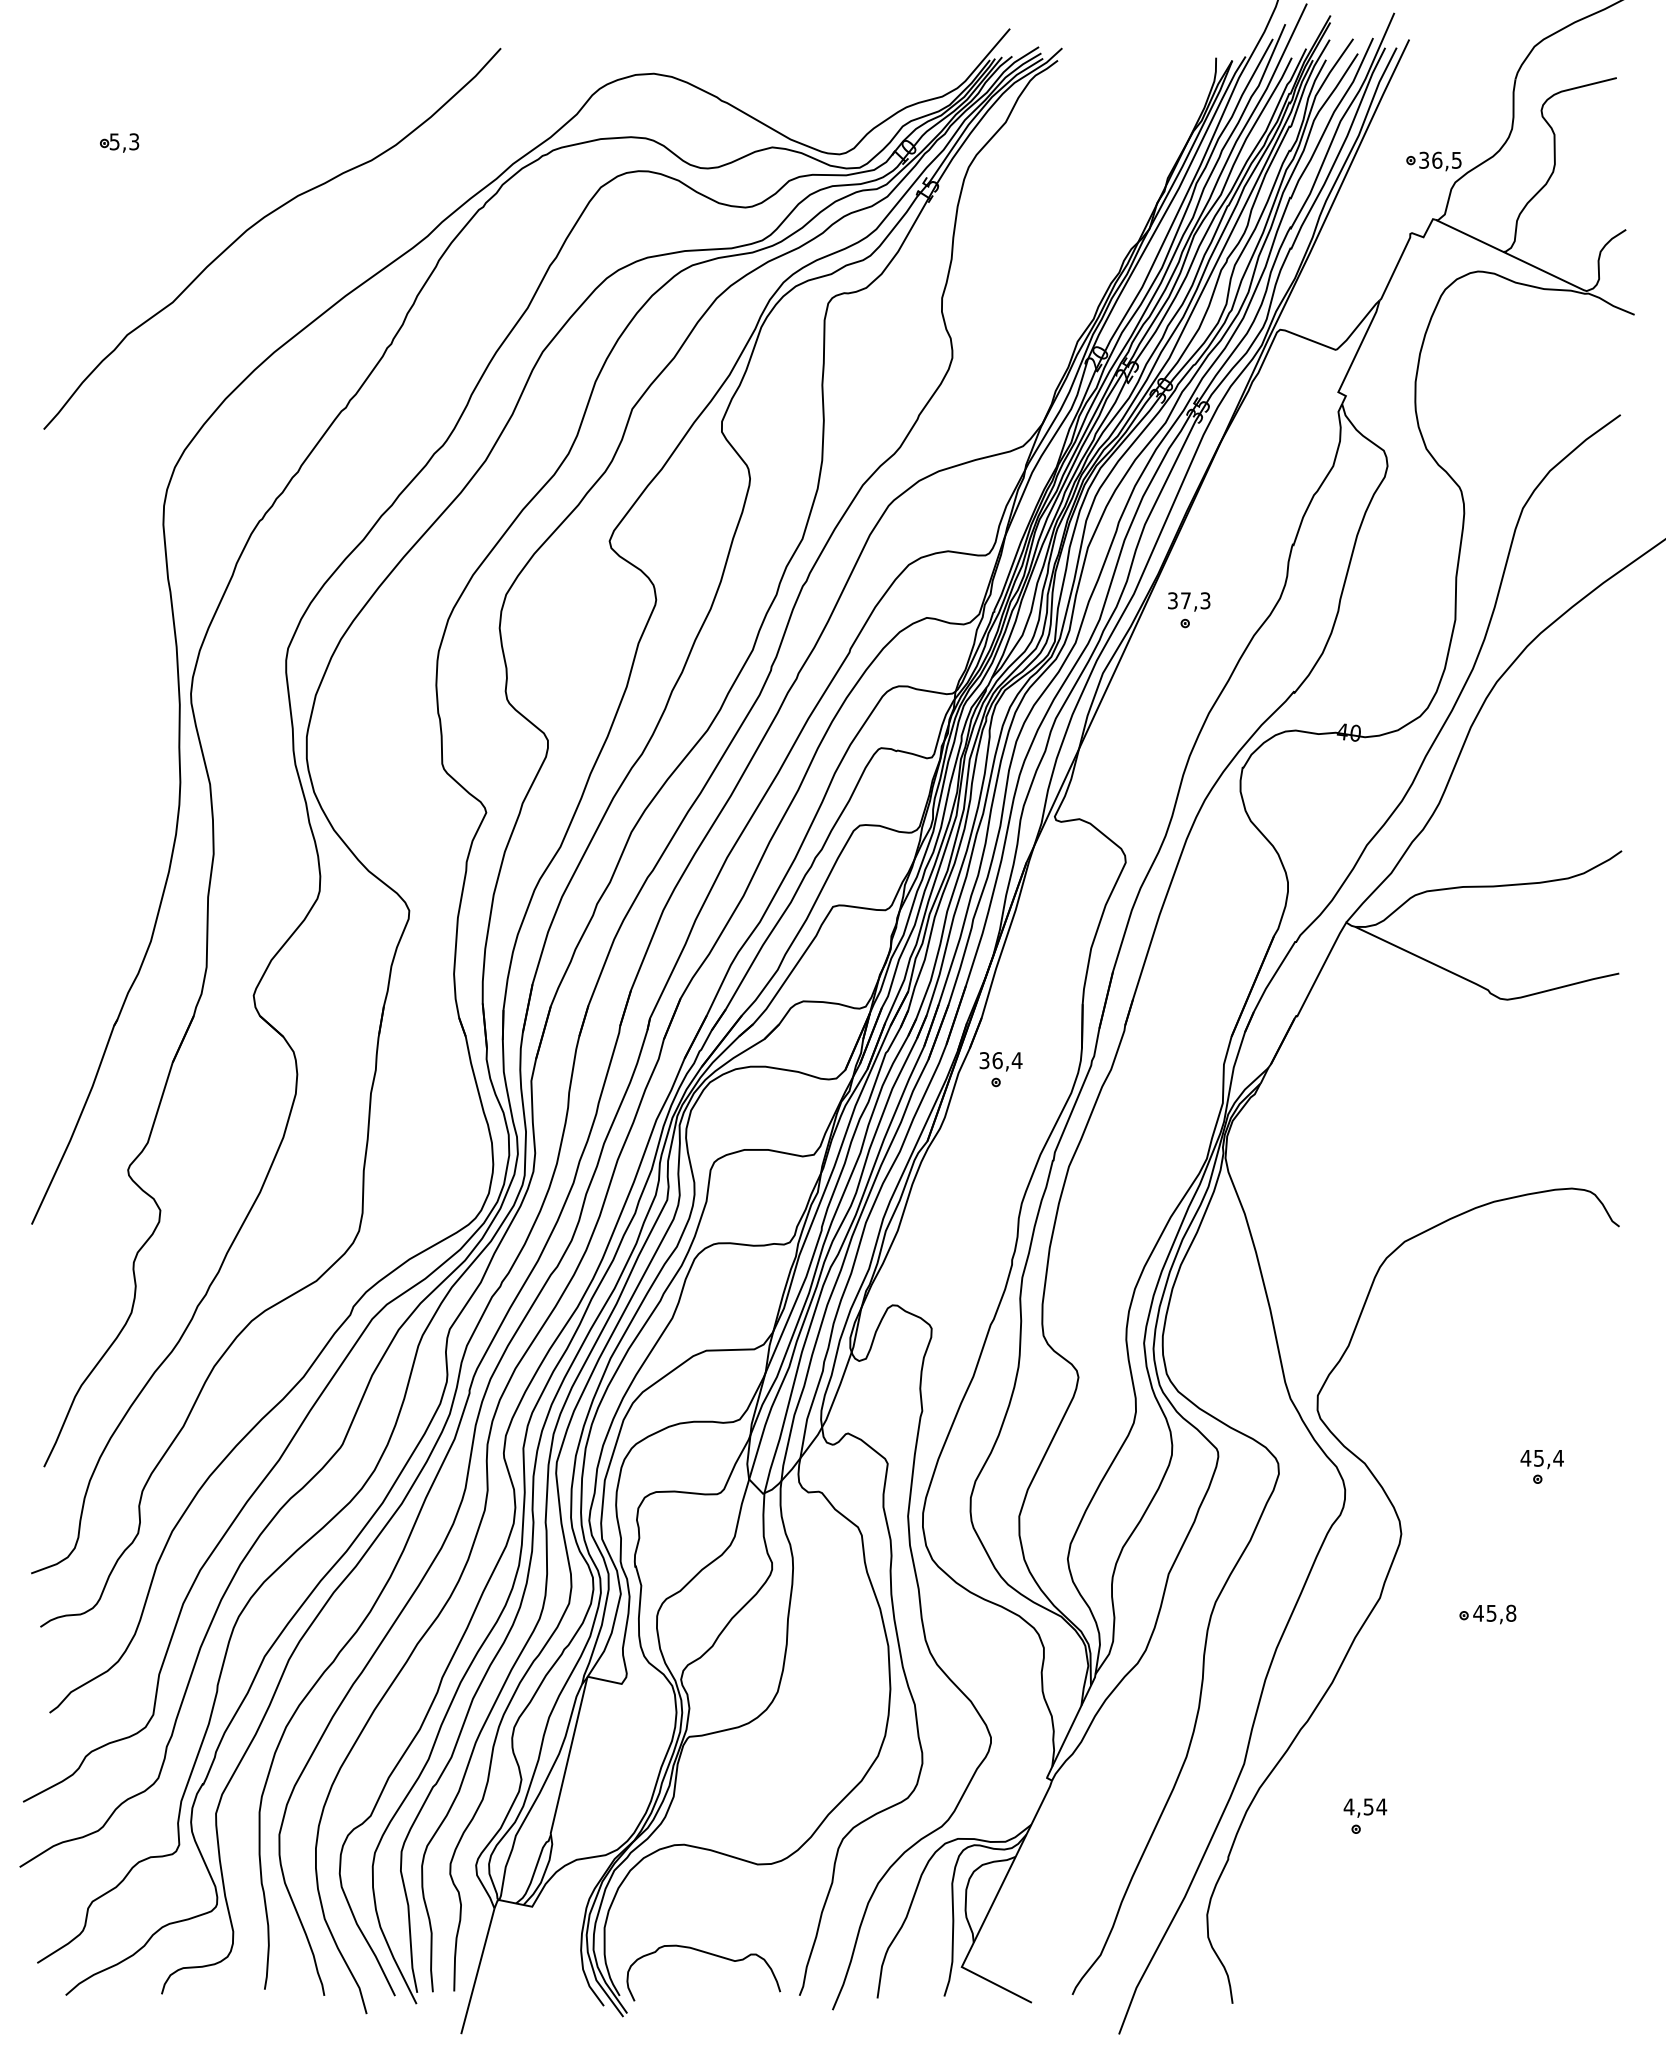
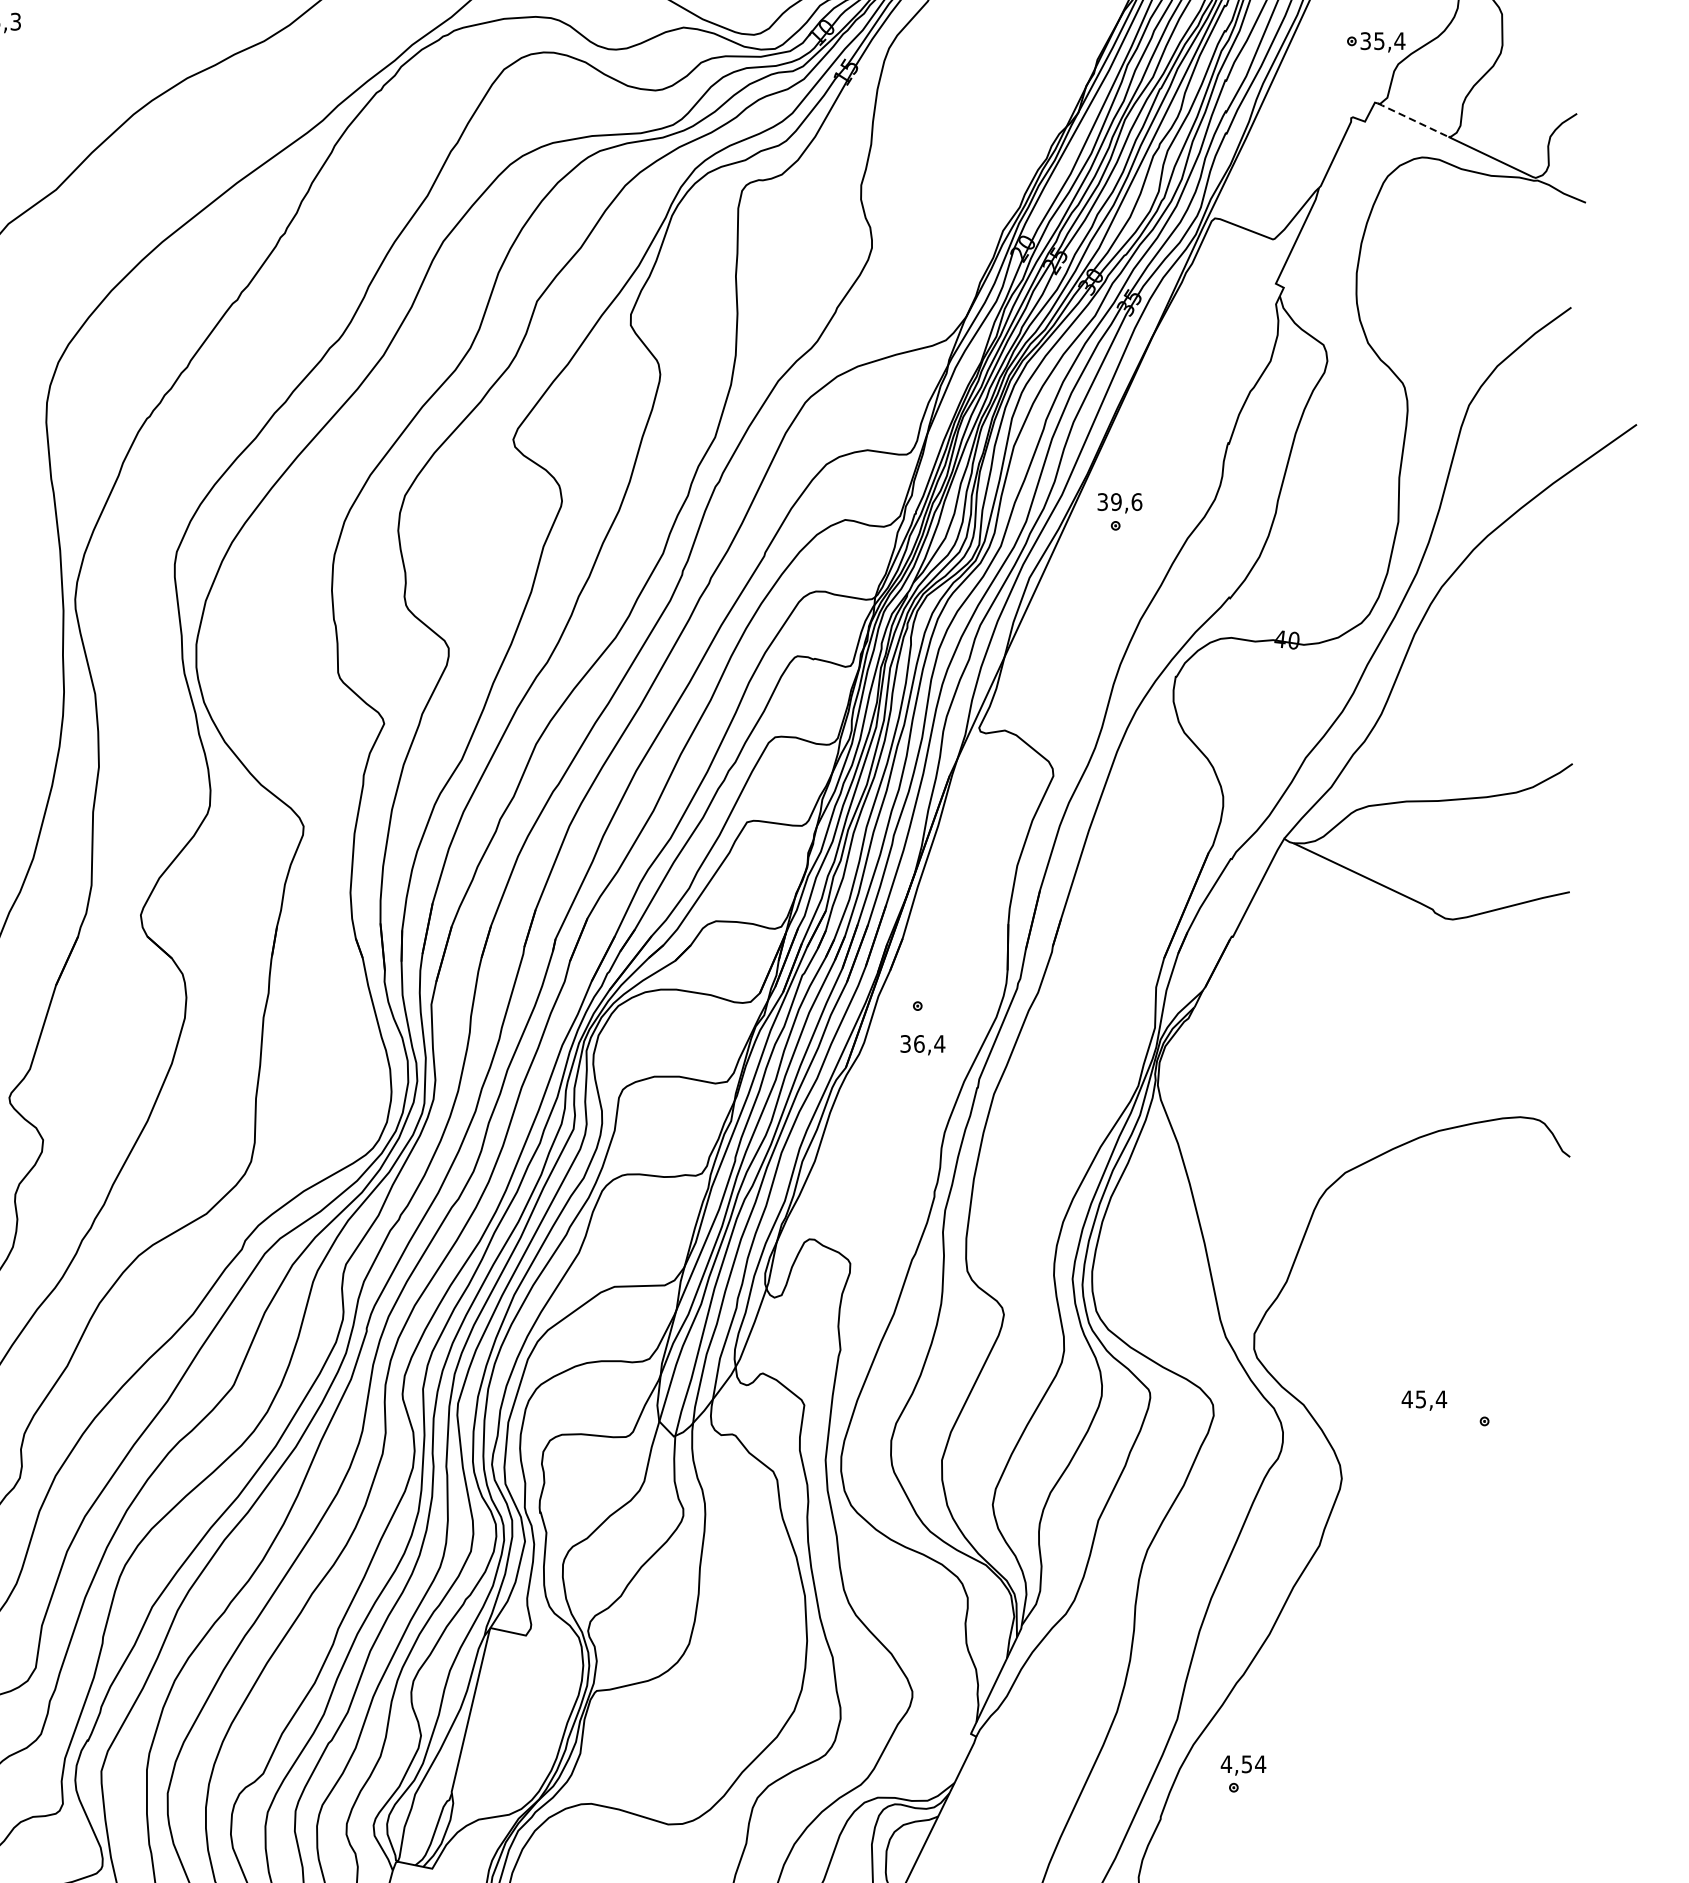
text: (1447, 159) -> (1390, 40), 36,5 -> 35,4
line: (1469, 235) -> (1413, 119), solid -> dashed
text: (1195, 600) -> (1126, 501), 37,3 -> 39,6
text: (1000, 1061) -> (922, 1044), moved
text: (1541, 1459) -> (1423, 1400), moved
part: (1487, 1614) -> (1431, 1562), removed
part: (1365, 1815) -> (1243, 1773), moved

